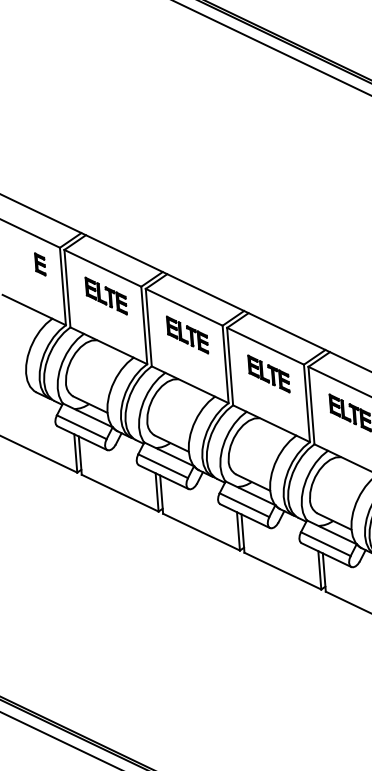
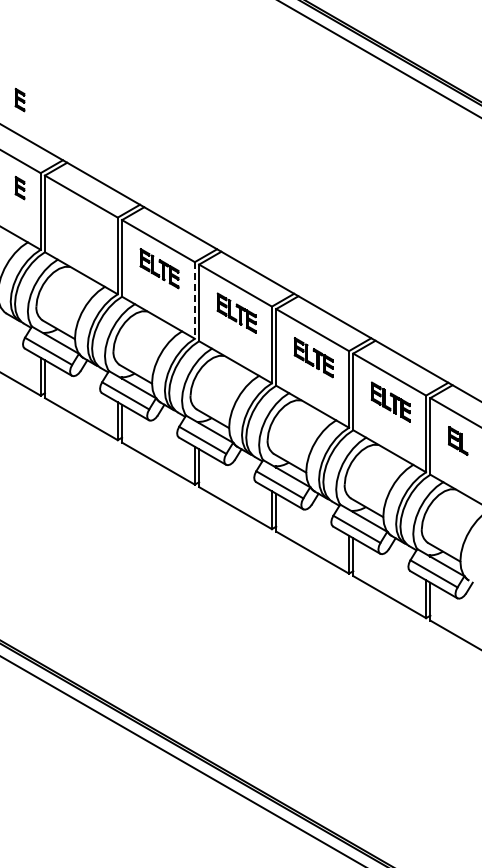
part: (32, 175) -> (19, 99), added
part: (106, 295) -> (82, 223), removed
line: (225, 364) -> (194, 300), solid -> dashed

